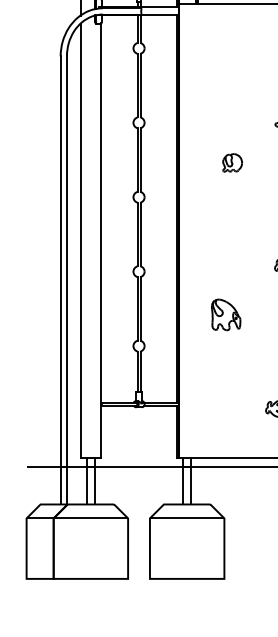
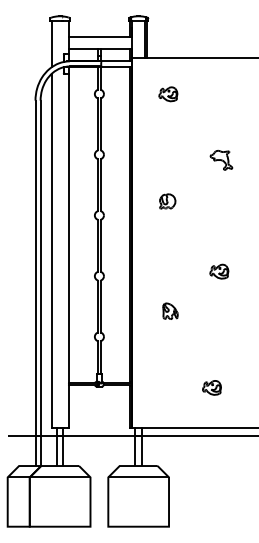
part: (223, 48) -> (168, 94), added
part: (232, 162) -> (167, 201), moved
part: (226, 313) -> (170, 310), size x0.62

